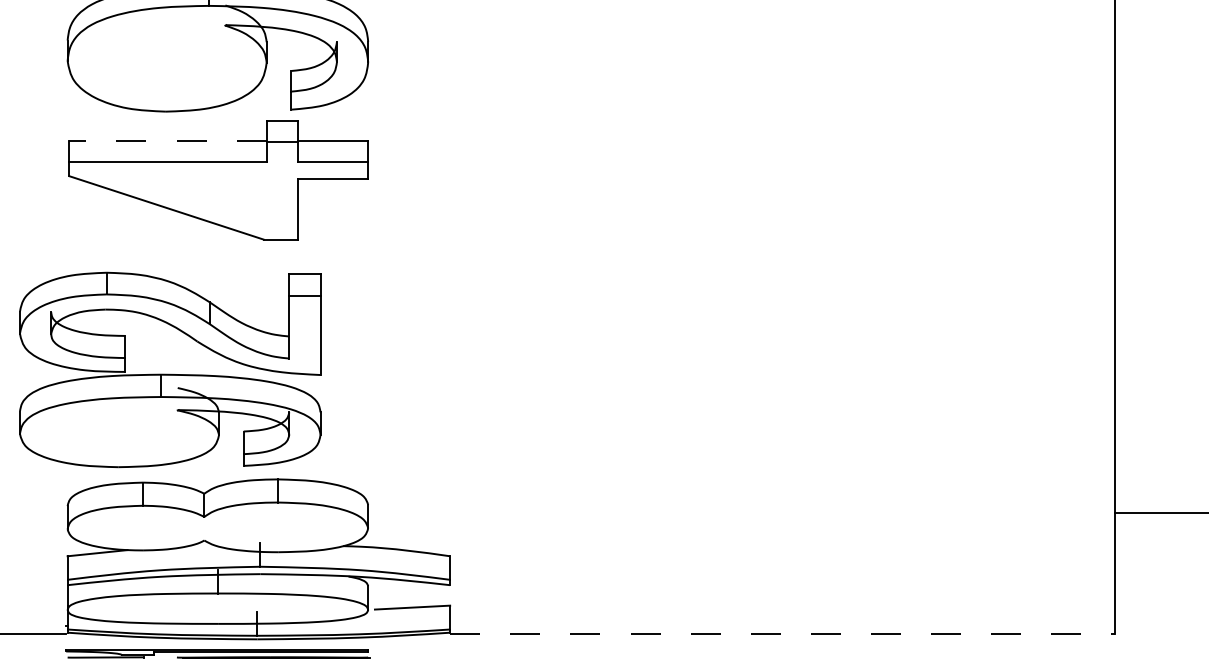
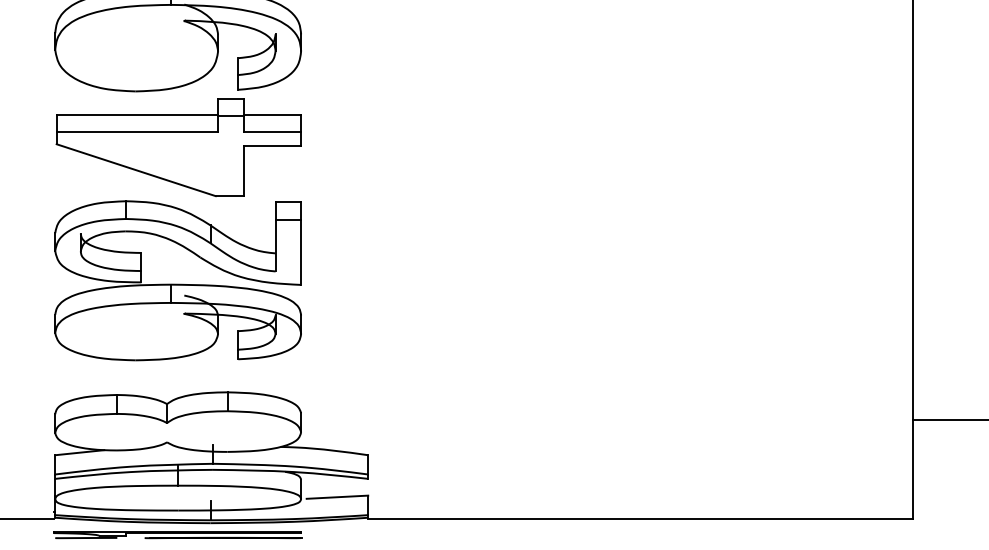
line: (168, 141) -> (137, 115), dashed -> solid
part: (169, 369) -> (177, 280), moved
line: (782, 633) -> (640, 518), dashed -> solid

